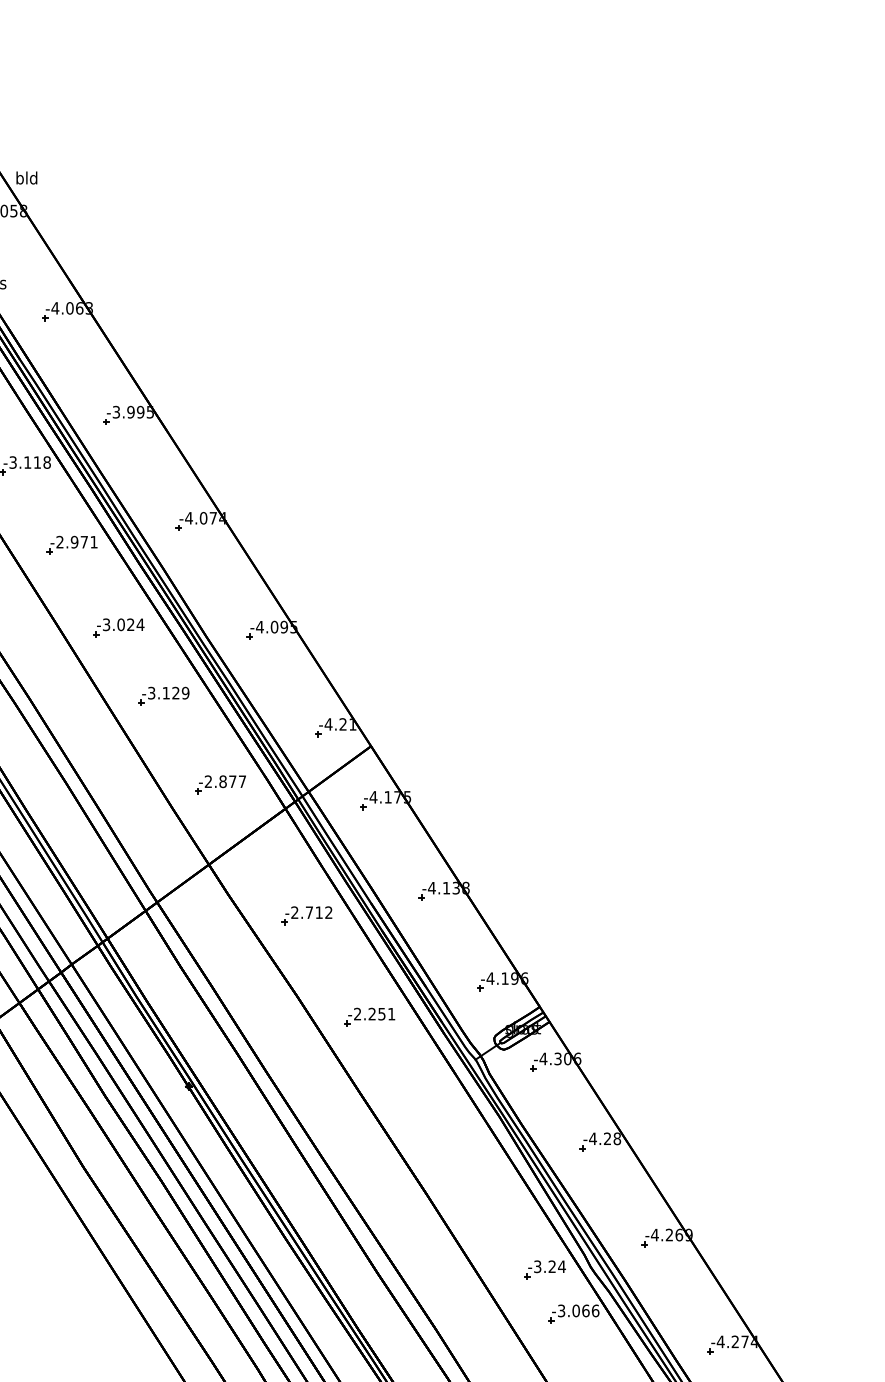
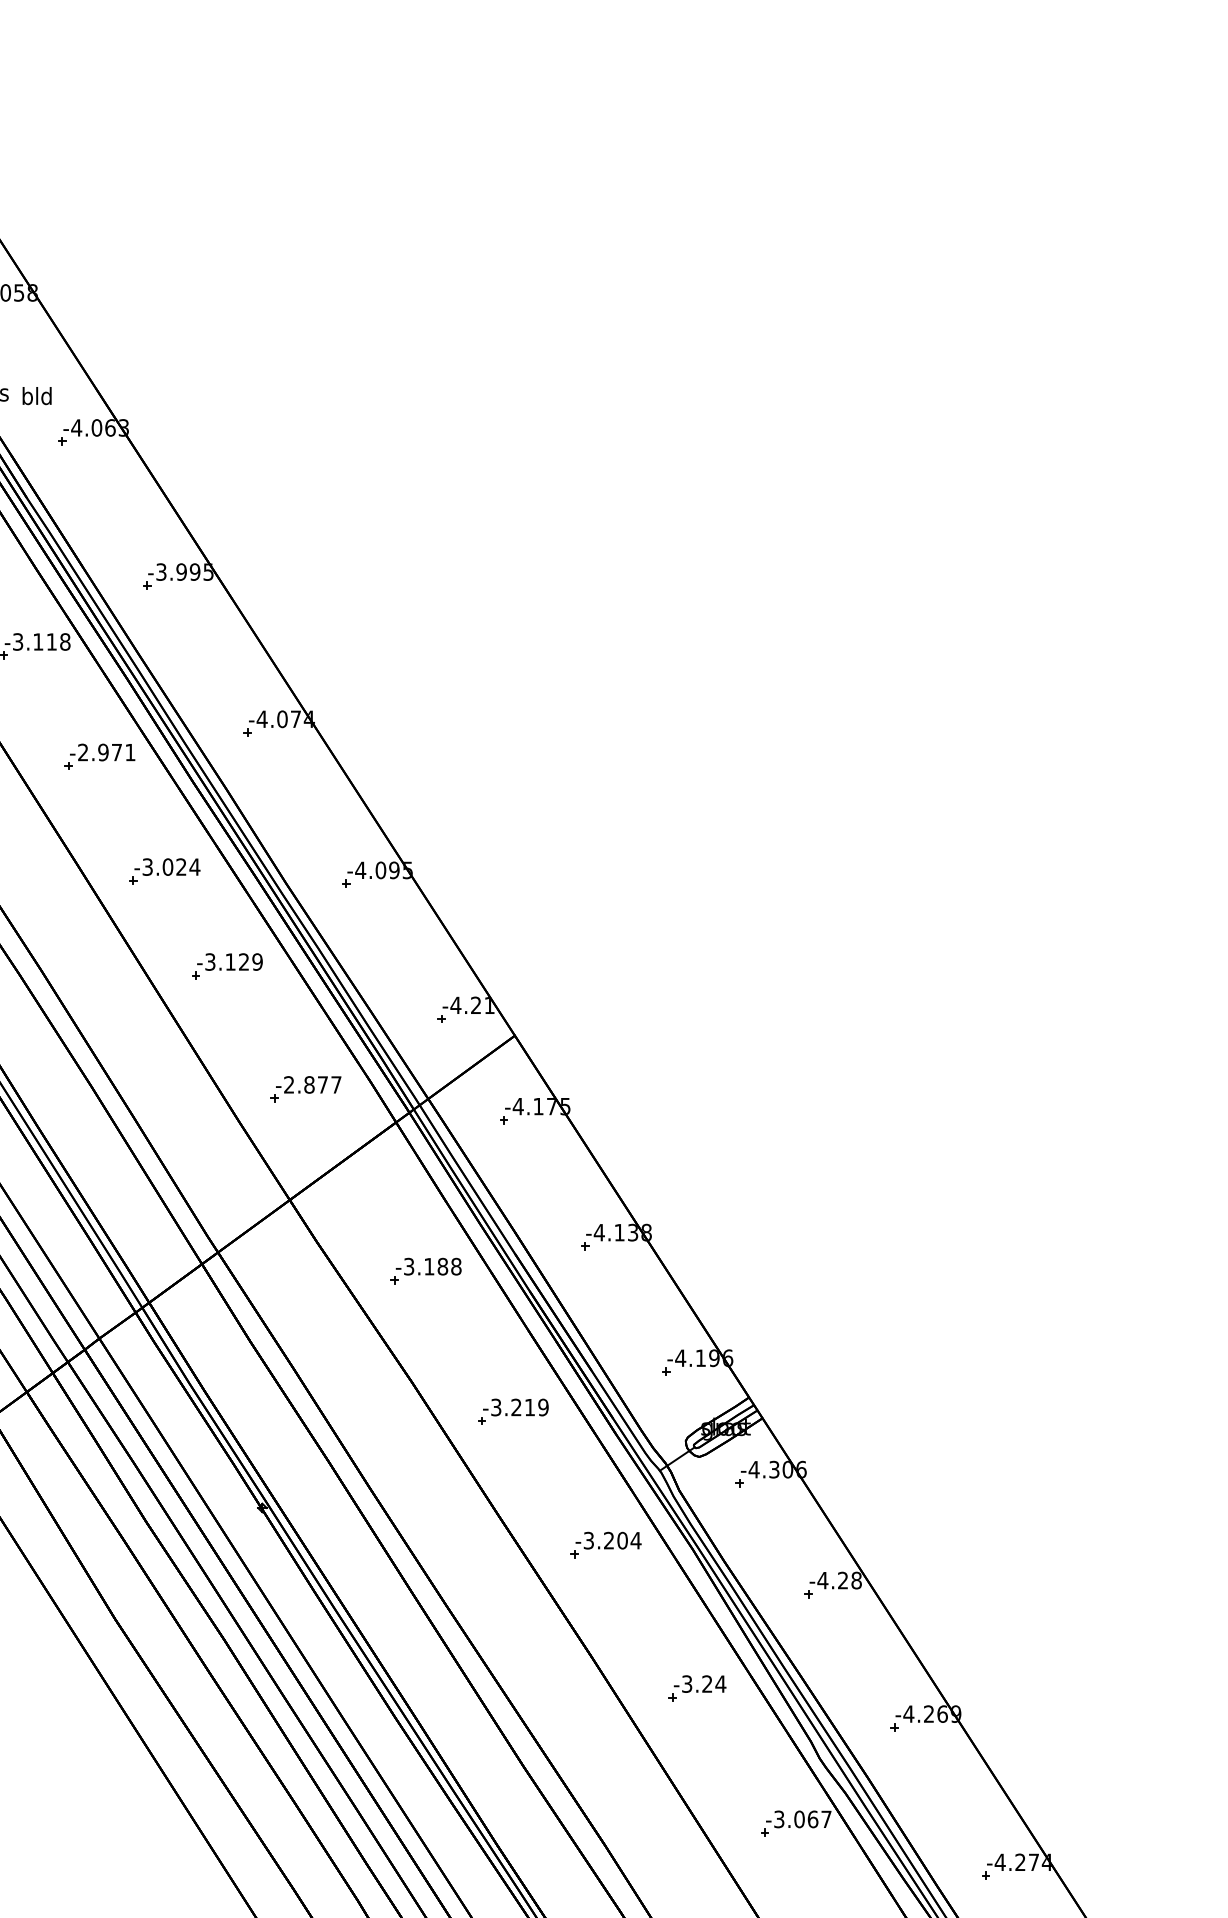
text: (26, 178) -> (36, 396), moved
text: (311, 912) -> (432, 1266), -2.712 -> -3.188
text: (374, 1014) -> (519, 1407), -2.251 -> -3.219
part: (436, 1112) -> (605, 1544), added
part: (545, 1269) -> (697, 1688), moved
text: (595, 1310) -> (826, 1819), -3.066 -> -3.067

